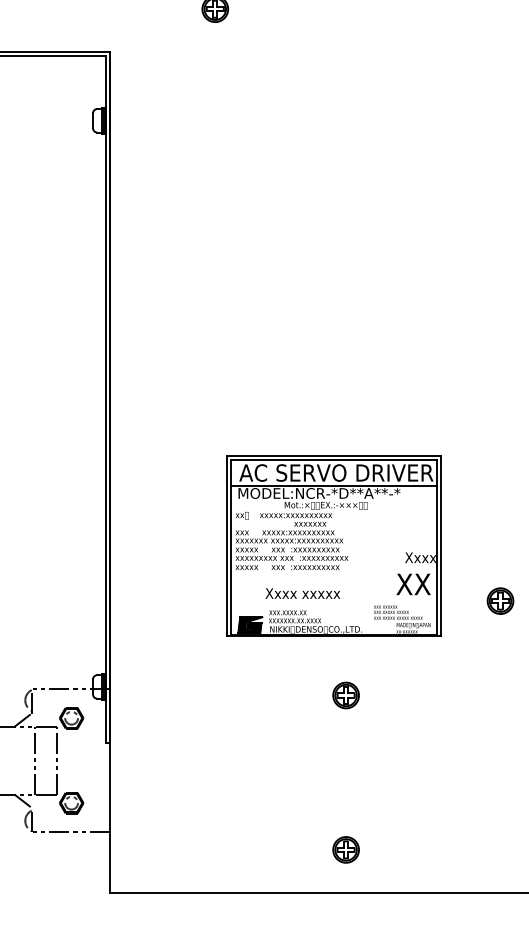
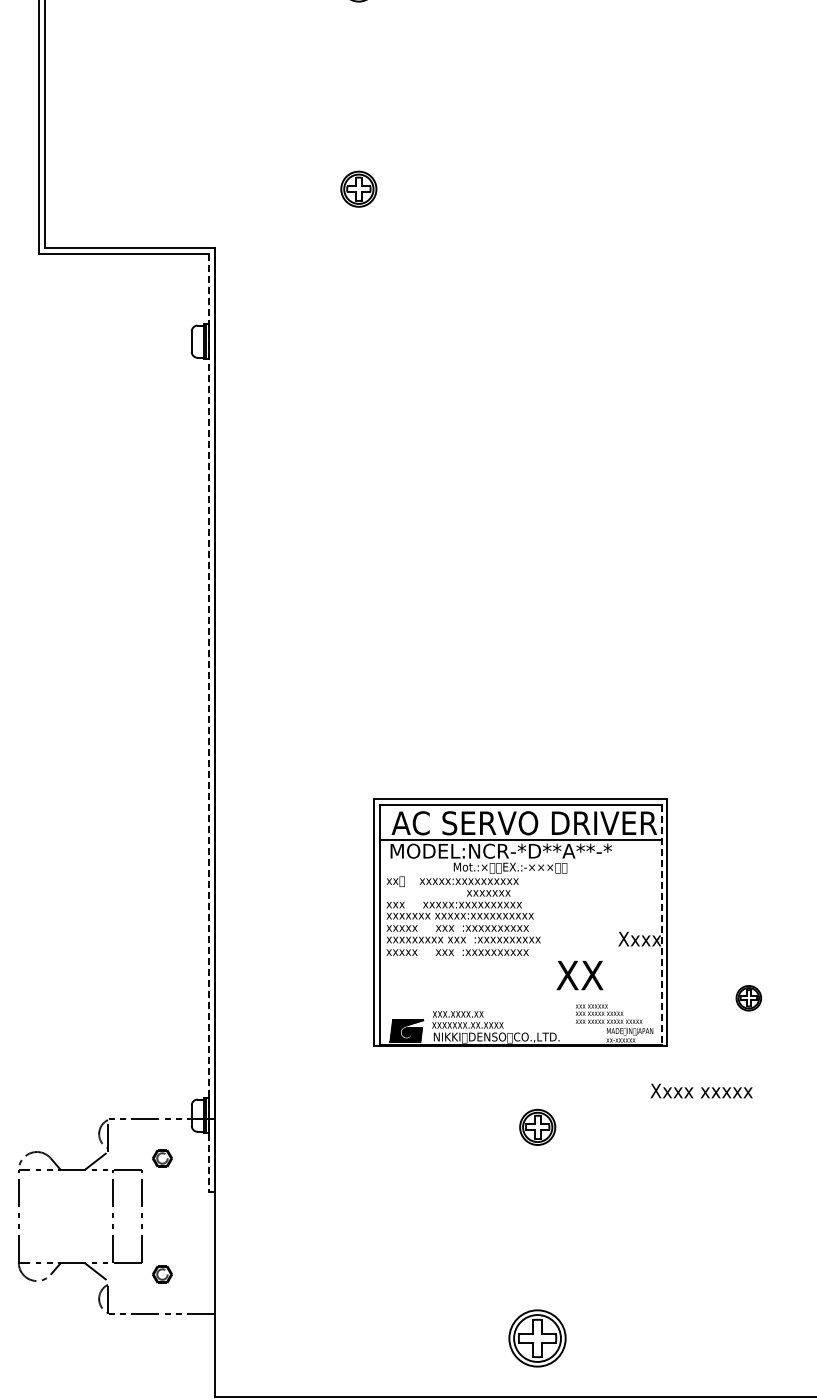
line: (106, 400) -> (209, 723), solid -> dashed
line: (436, 547) -> (661, 924), solid -> dashed
text: (413, 584) -> (579, 975), moved
text: (302, 593) -> (701, 1090), moved
part: (500, 600) -> (748, 997), size x0.7
part: (71, 718) -> (162, 1158), size x0.6
part: (71, 803) -> (162, 1274), size x0.6
part: (345, 849) -> (537, 1338), size x1.6

